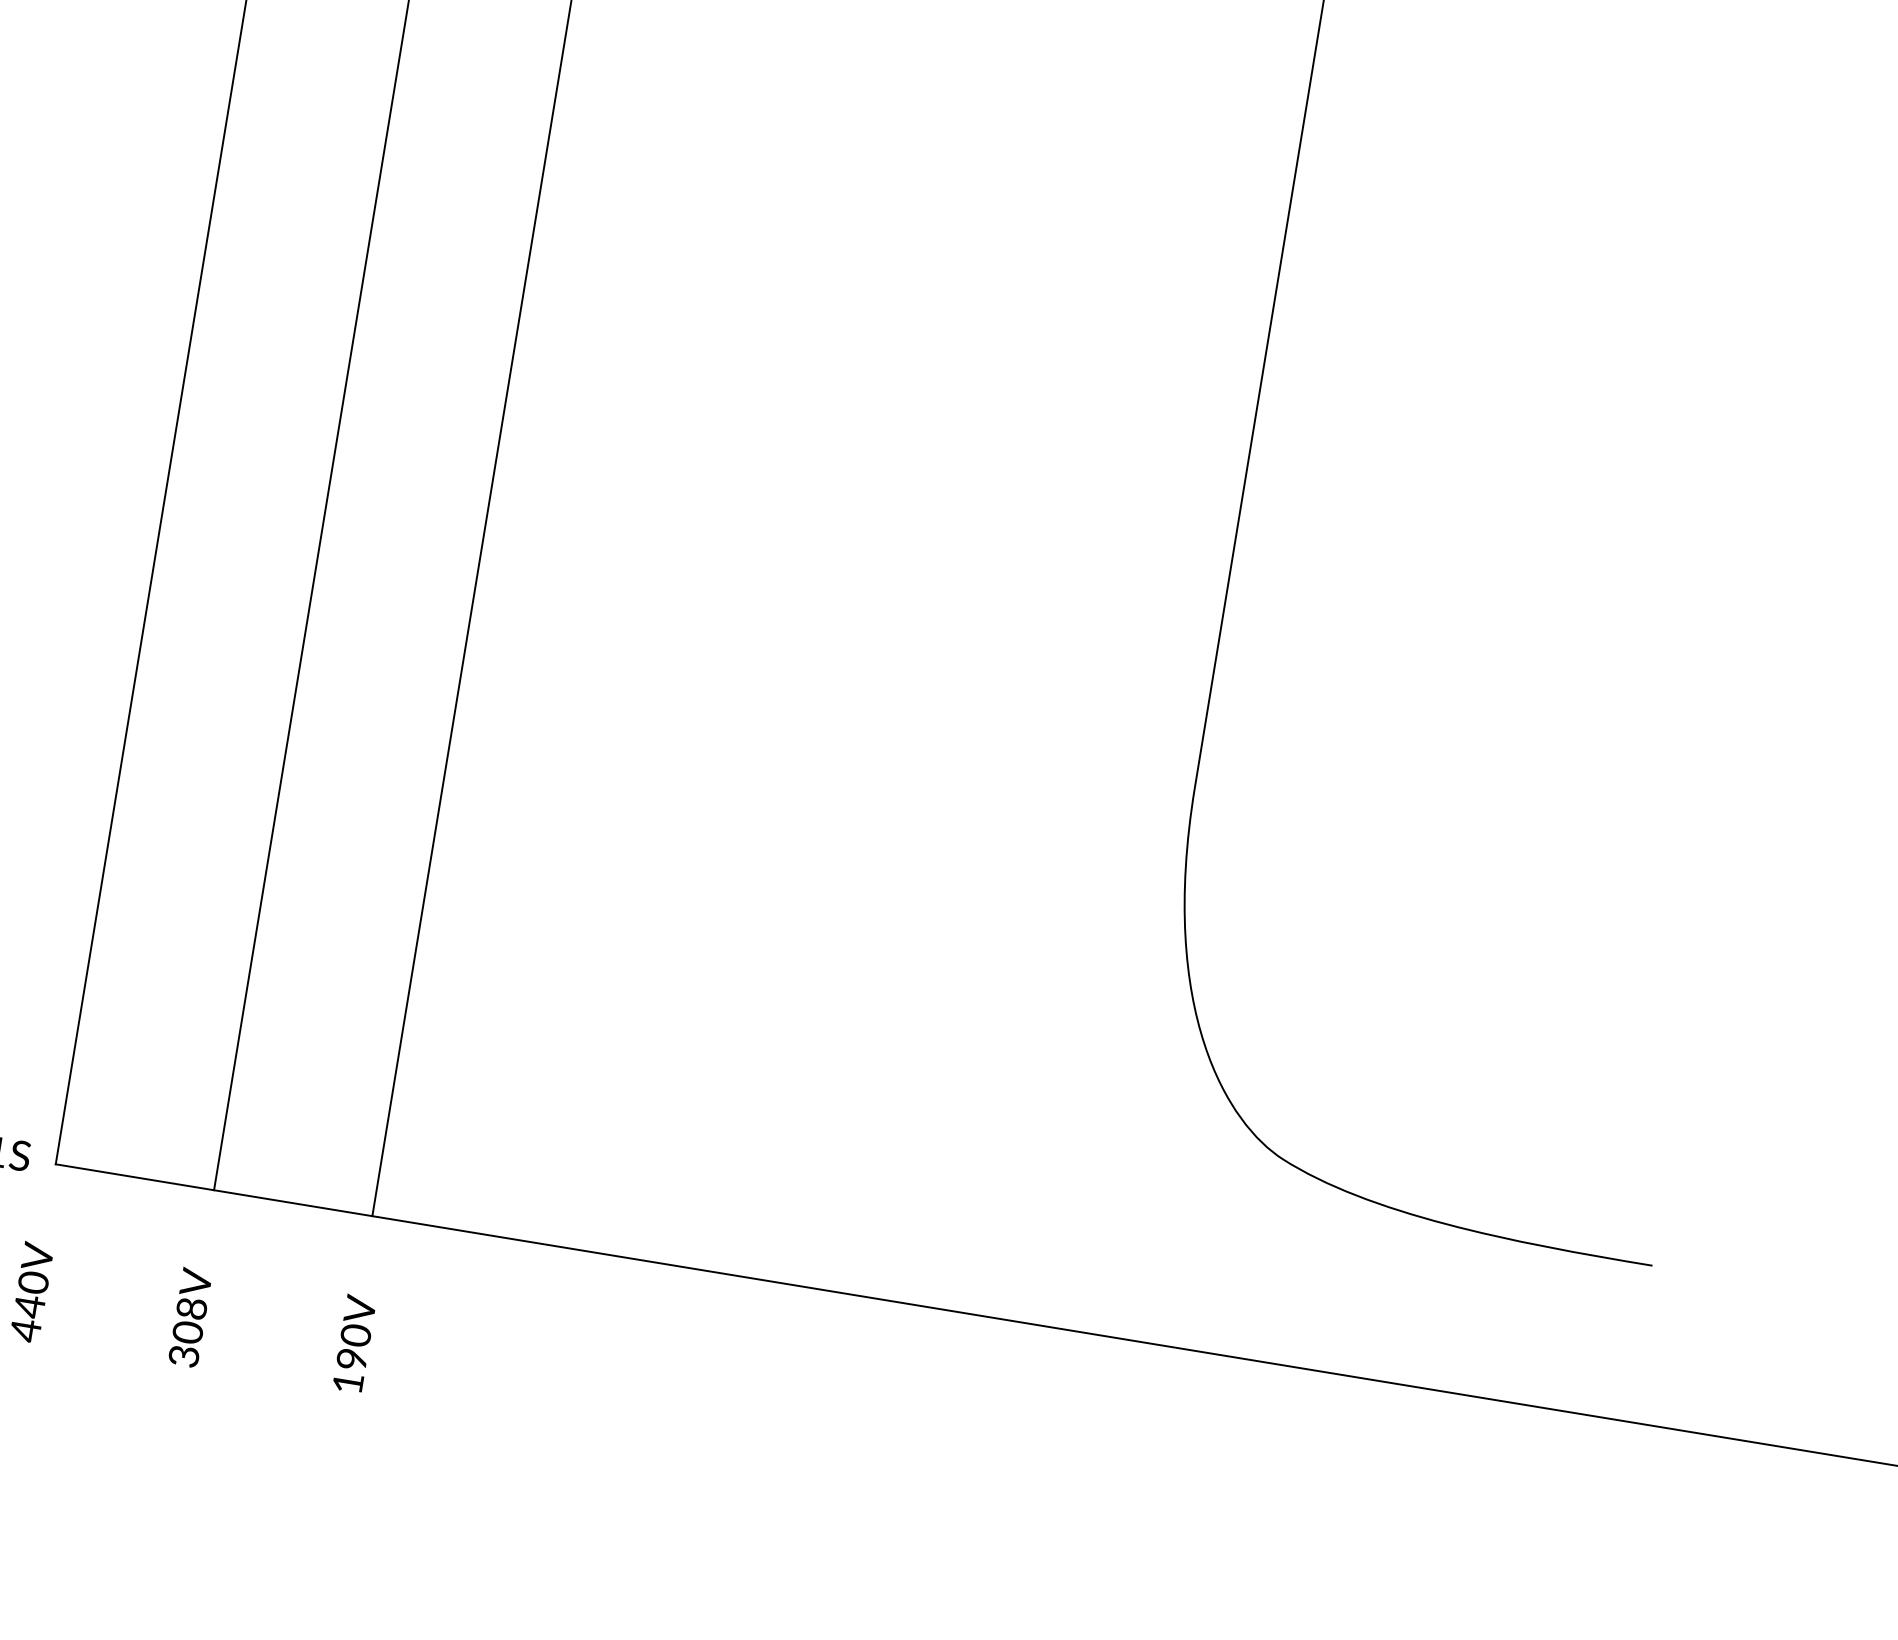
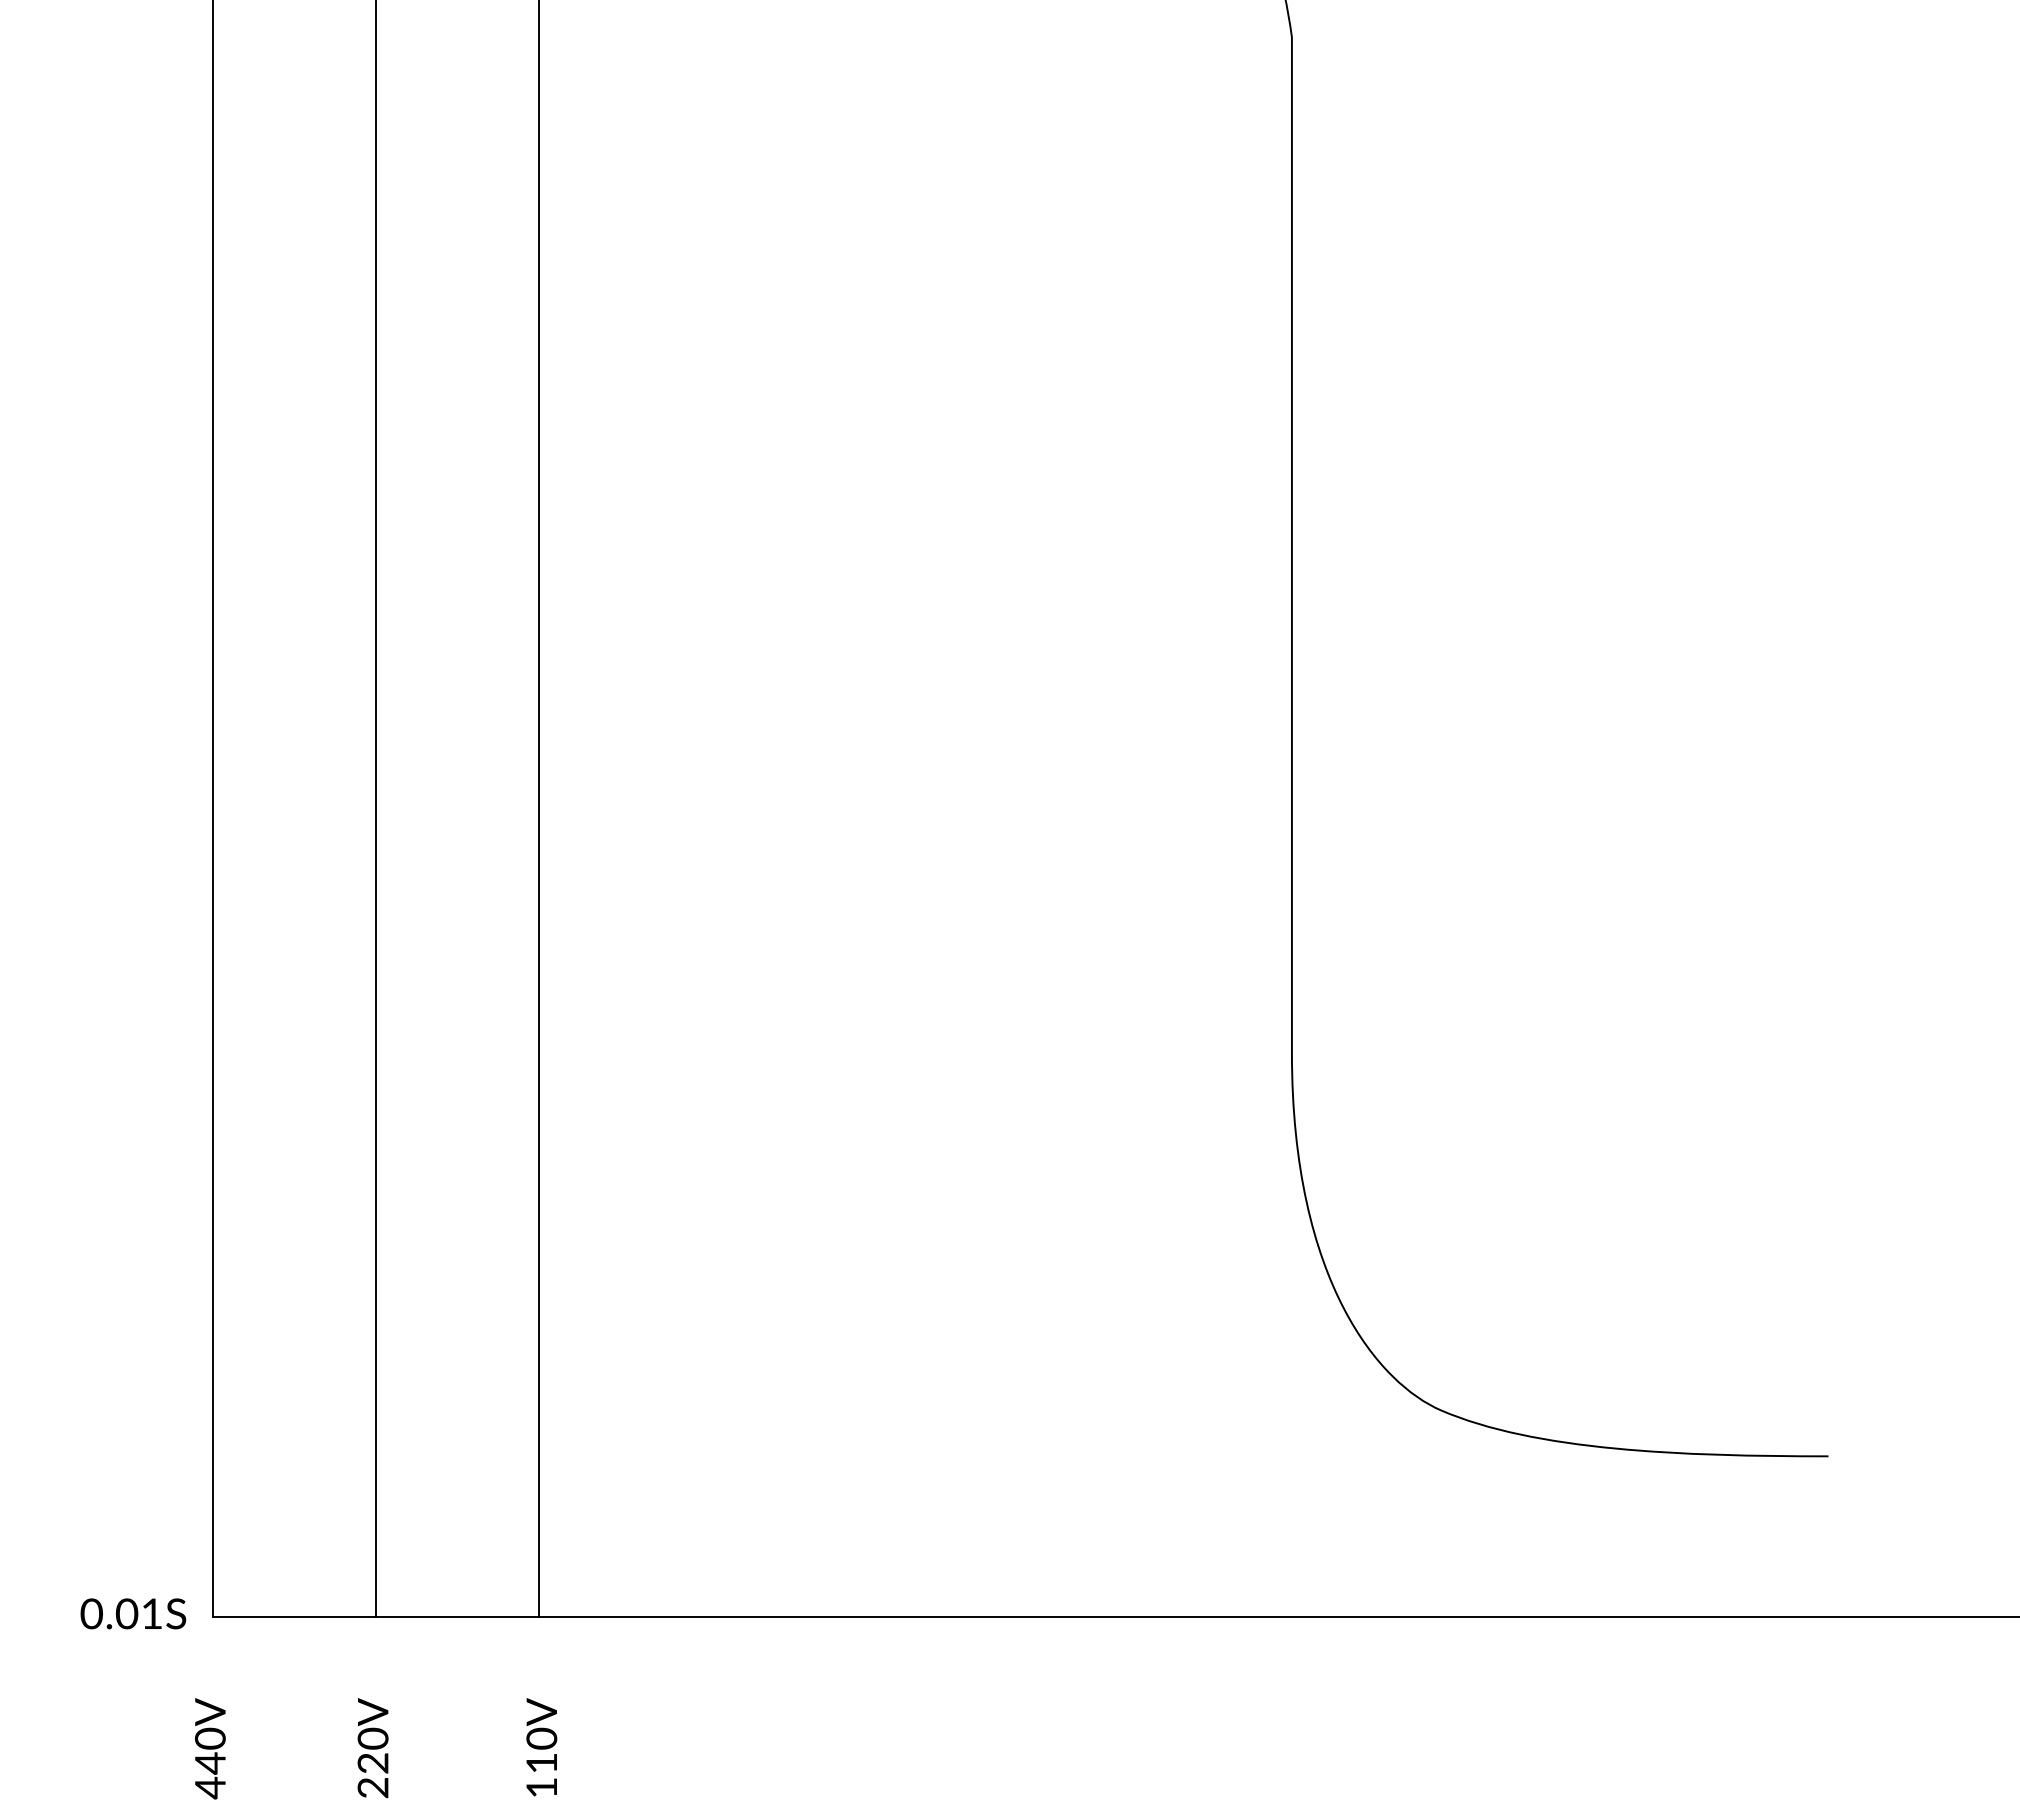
text: (188, 1331) -> (373, 1762), 308V -> 220V
text: (351, 1359) -> (541, 1763), 190V -> 110V

